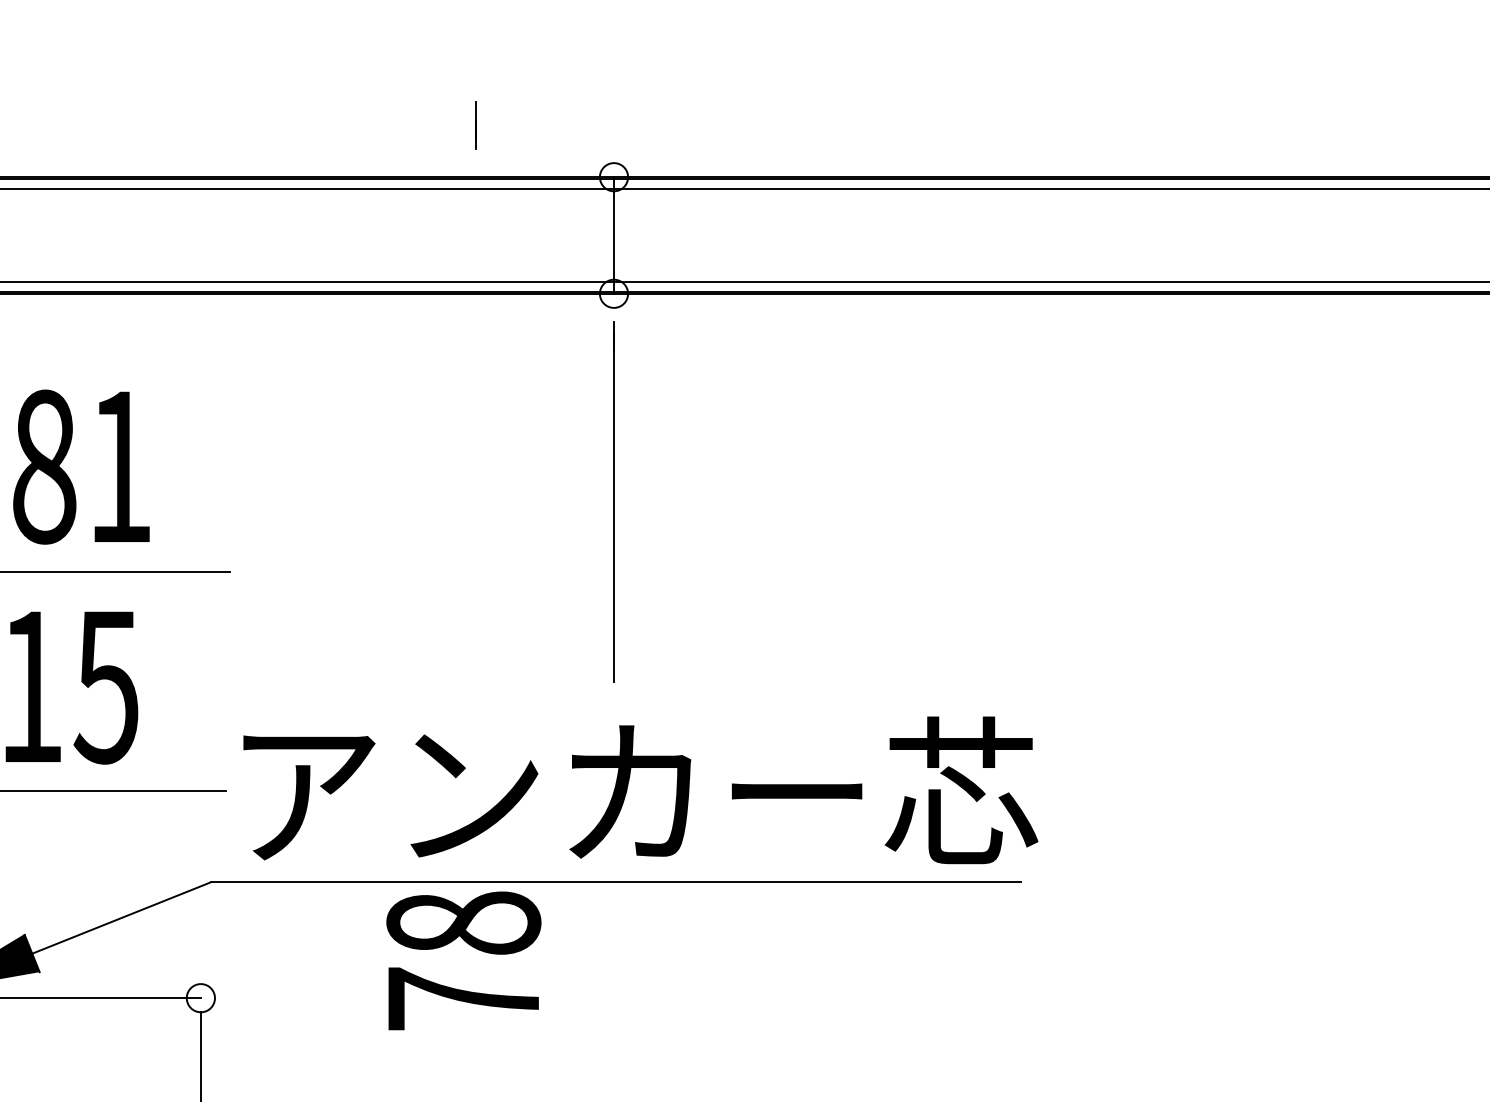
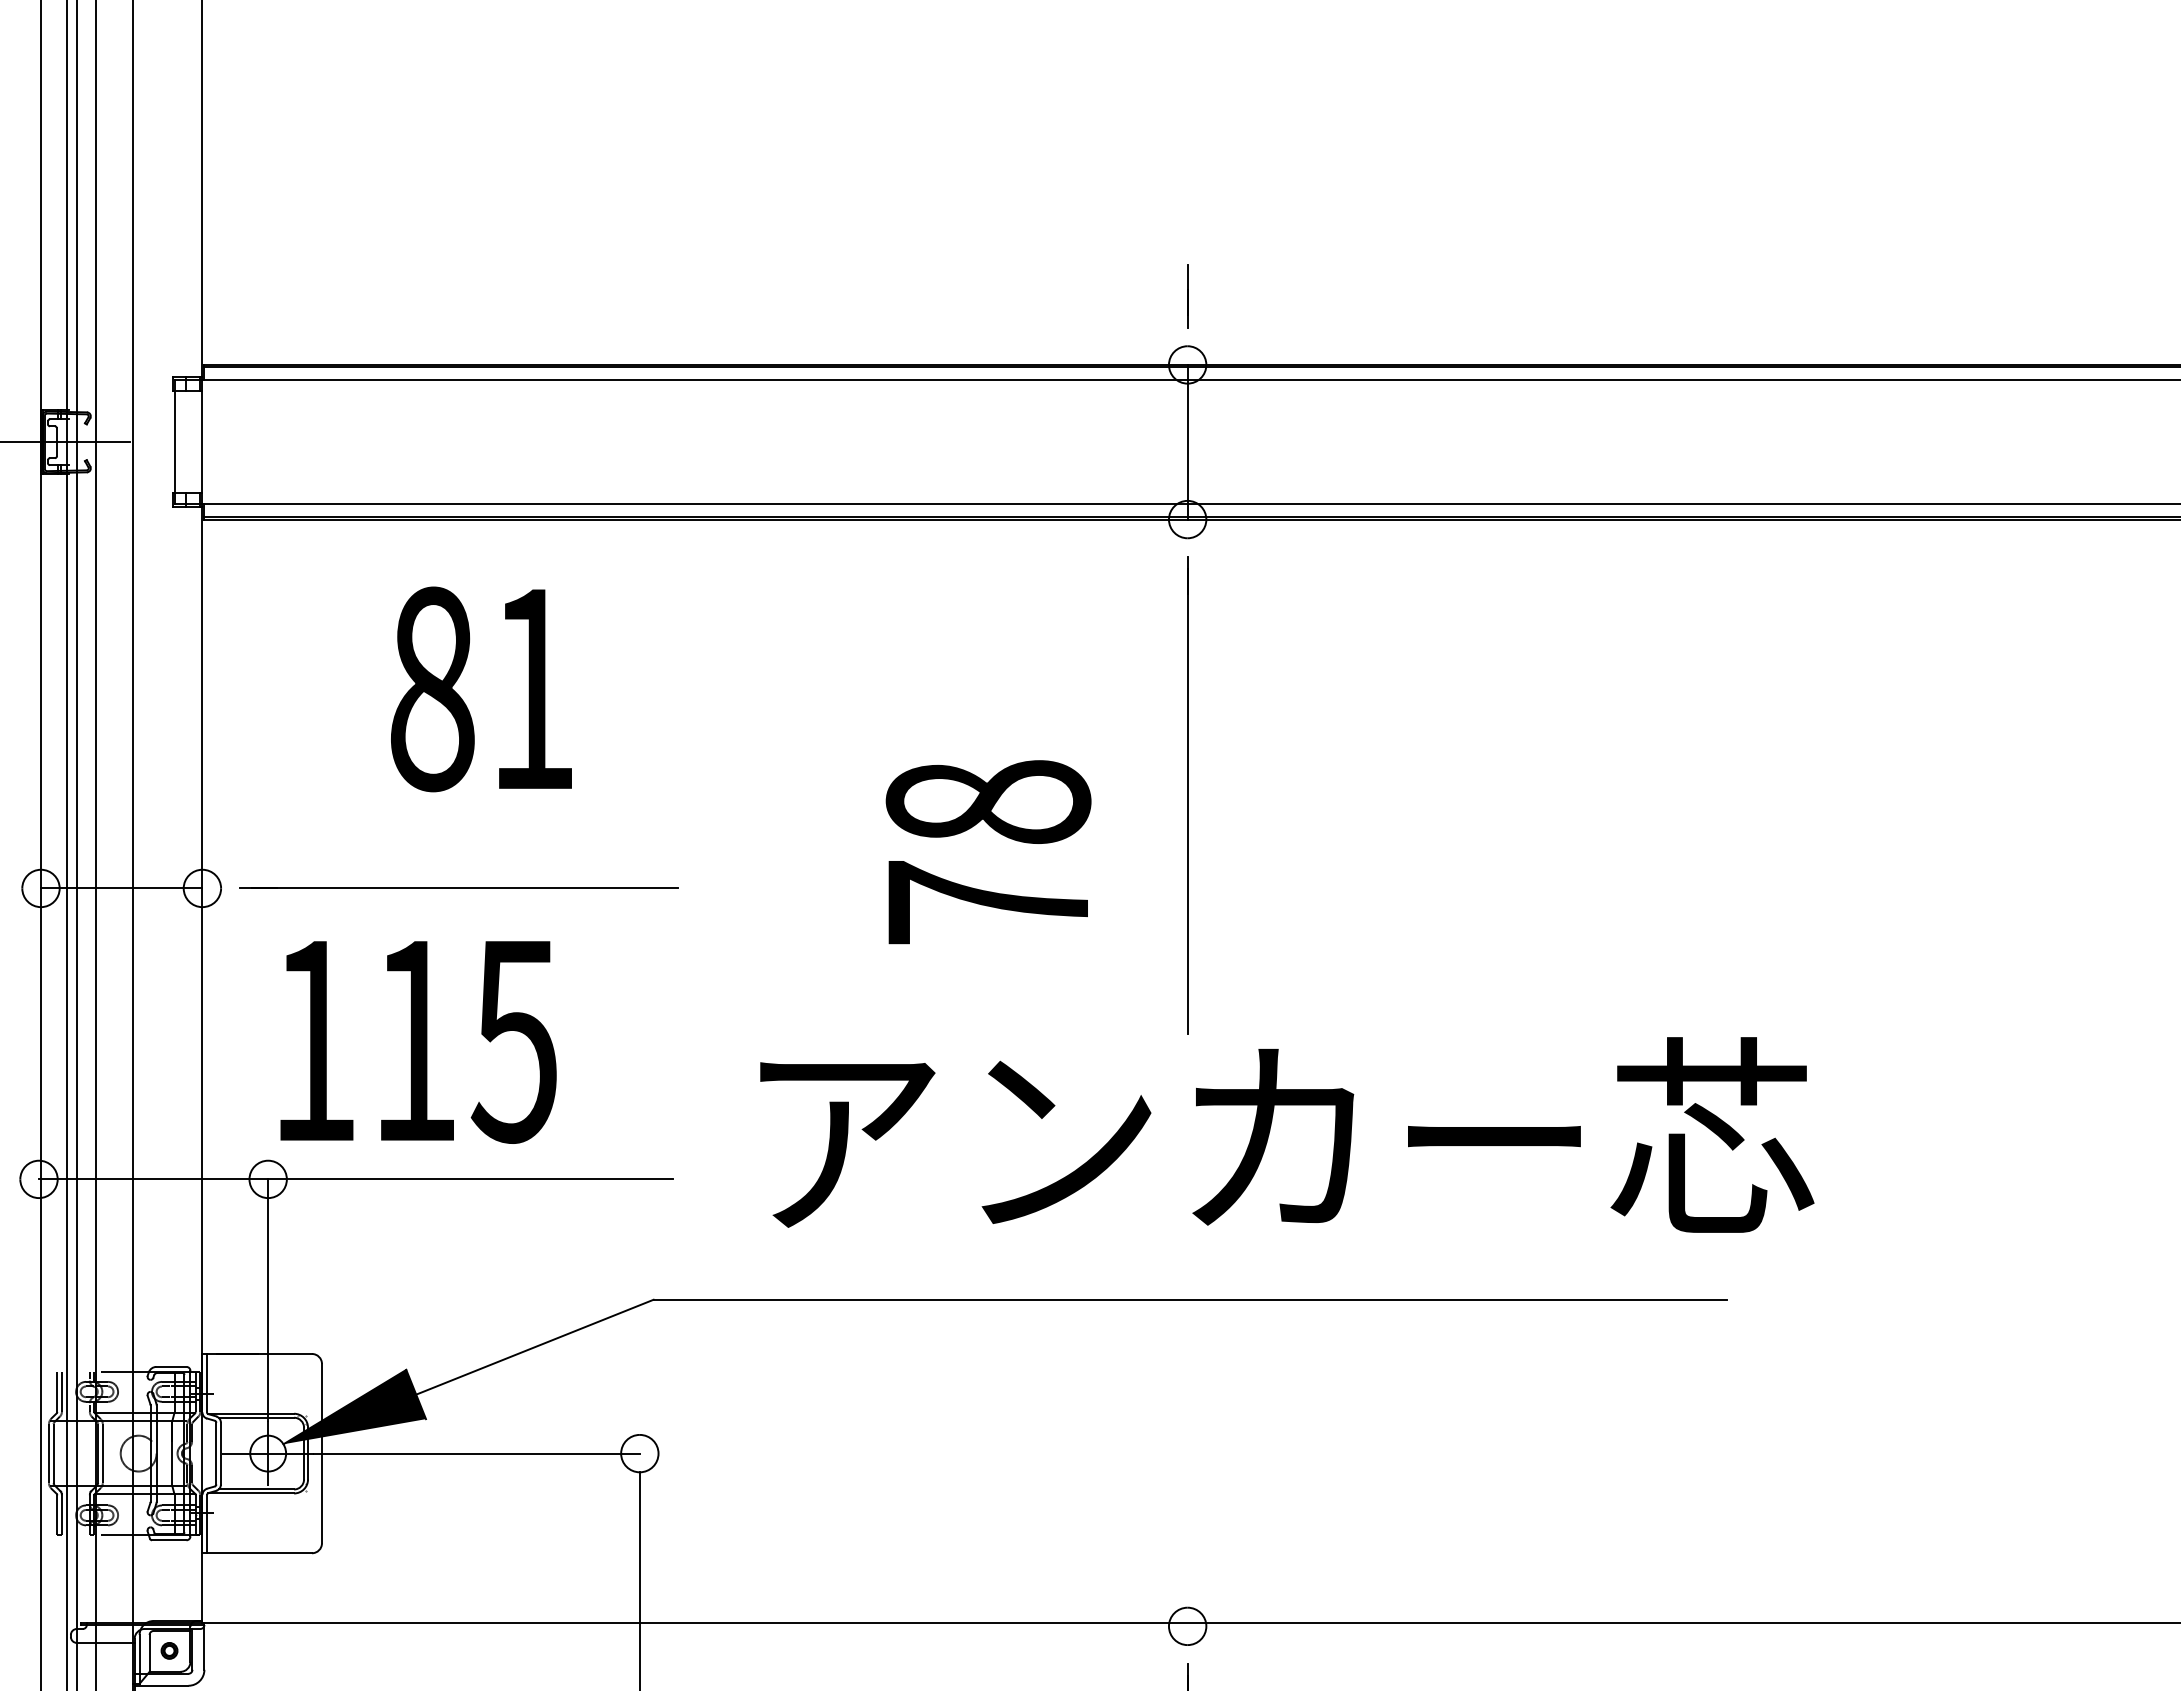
line: (475, 125) -> (1187, 296), moved
text: (81, 467) -> (481, 689), moved
text: (641, 789) -> (1287, 1134), moved
text: (463, 961) -> (988, 852), moved

